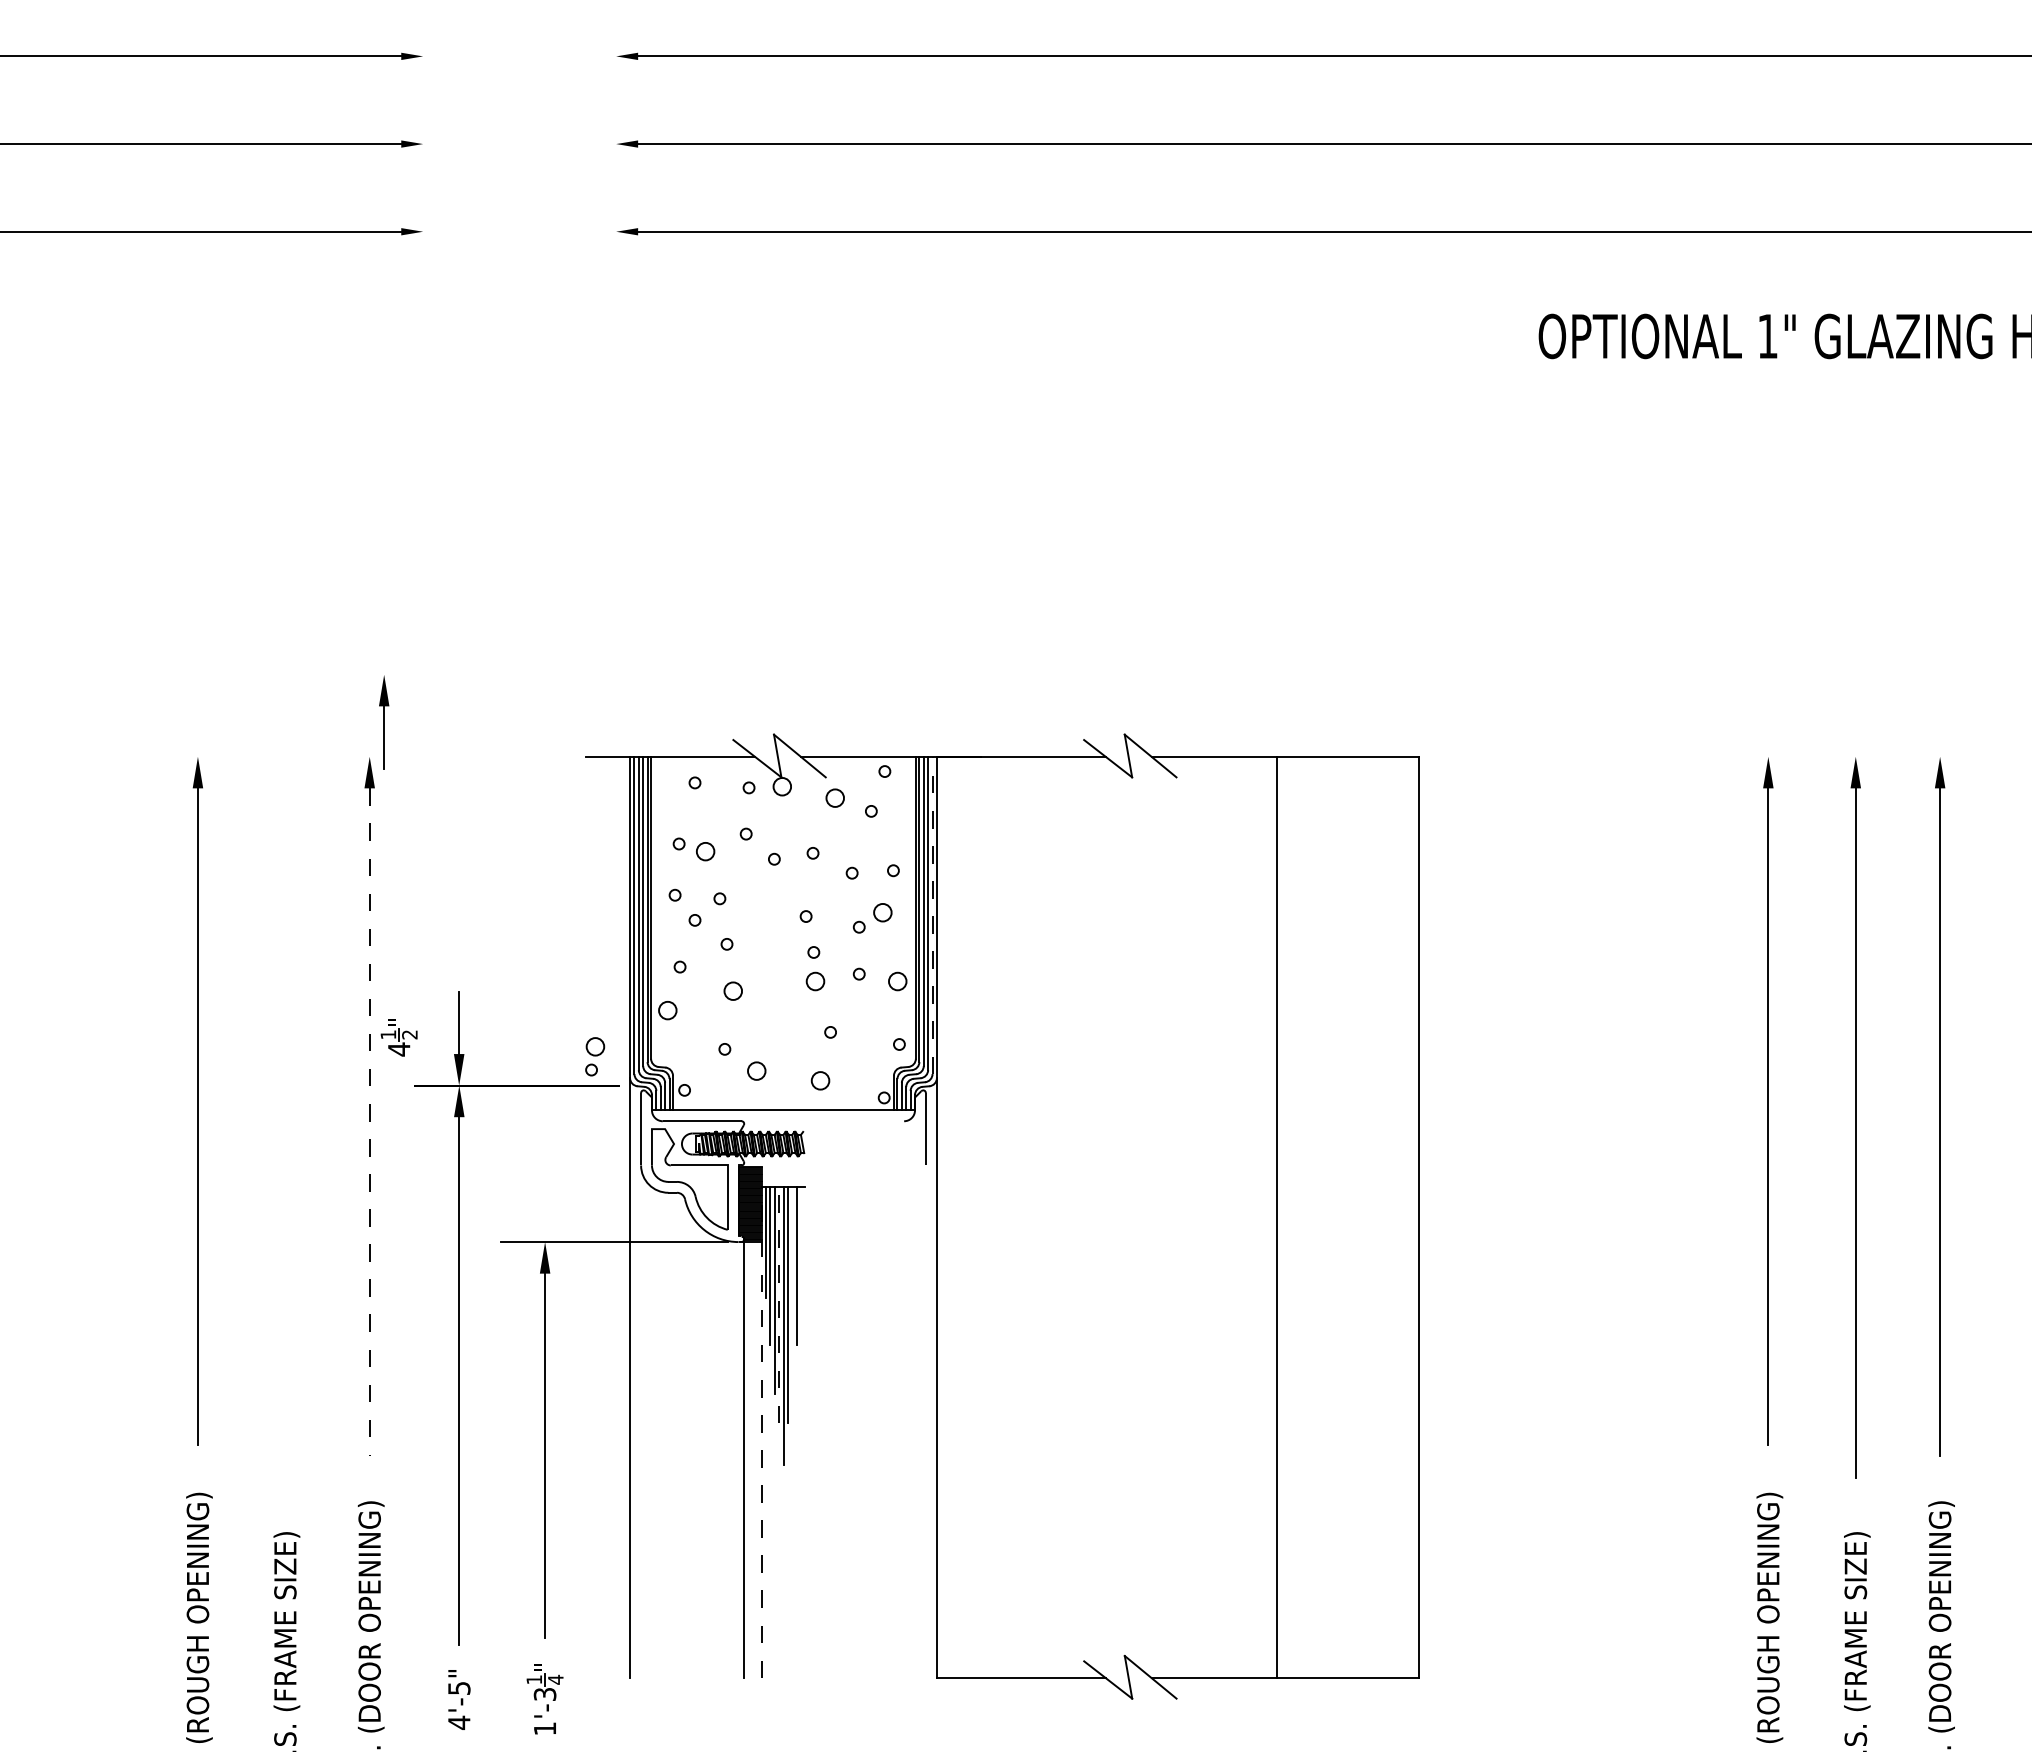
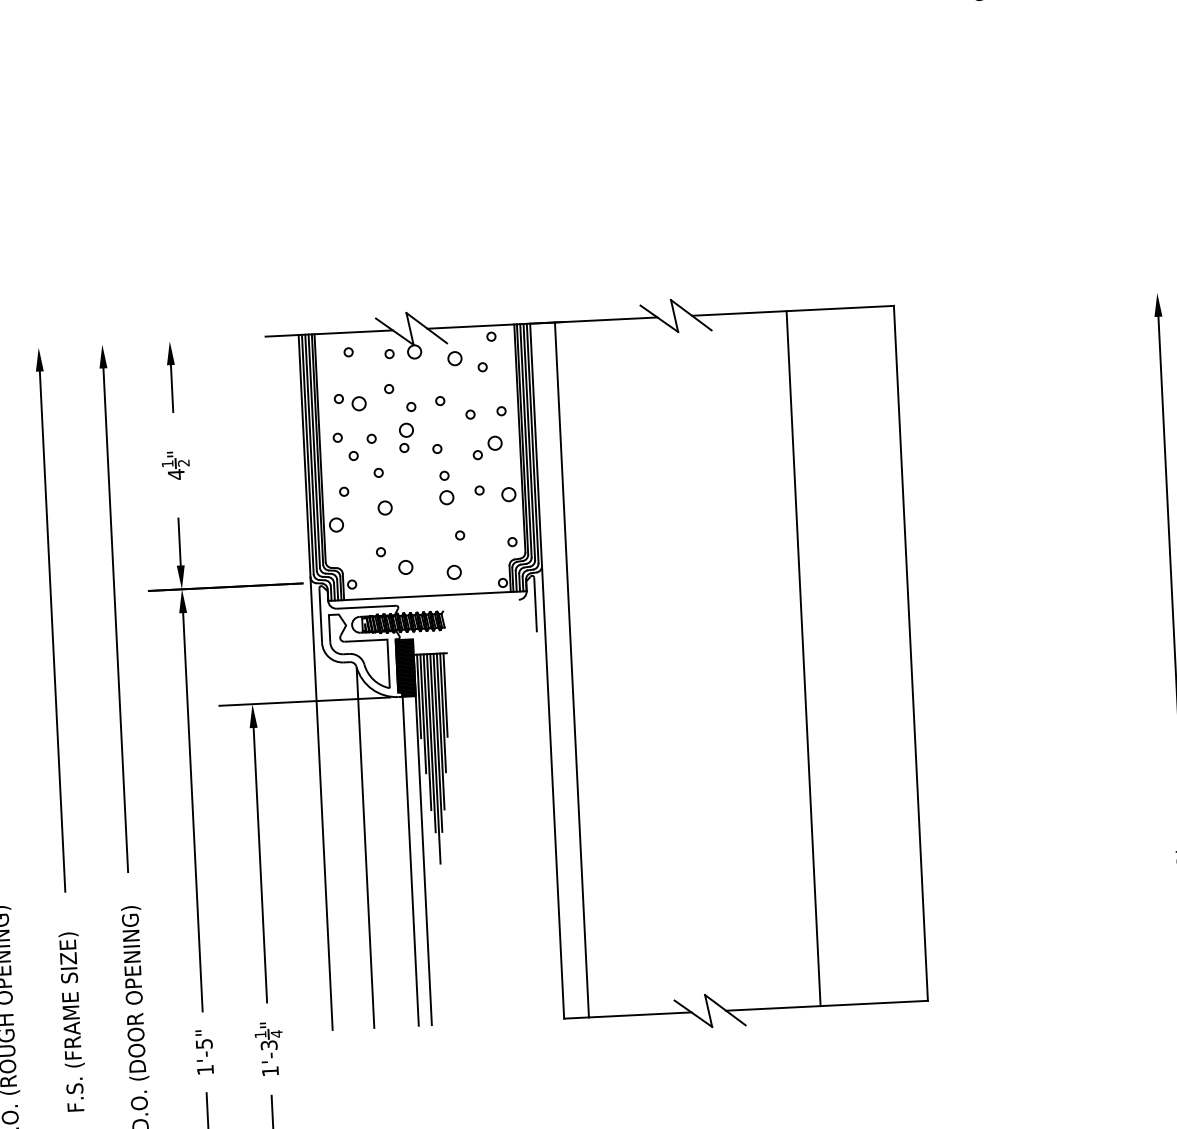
part: (384, 722) -> (171, 377), moved
line: (932, 915) -> (532, 443), dashed -> solid
part: (398, 1037) -> (175, 465), moved
part: (595, 1056) -> (406, 437), moved
part: (285, 1117) -> (52, 619), added
line: (369, 1122) -> (115, 620), dashed -> solid
line: (969, 1217) -> (571, 670), added
line: (801, 1242) -> (445, 695), added
line: (792, 1290) -> (440, 731), added
line: (779, 1305) -> (431, 743), dashed -> solid
line: (761, 1432) -> (422, 839), dashed -> solid
line: (685, 1439) -> (365, 847), added
text: (459, 1722) -> (205, 1069), 4'-5" -> 1'-5"

